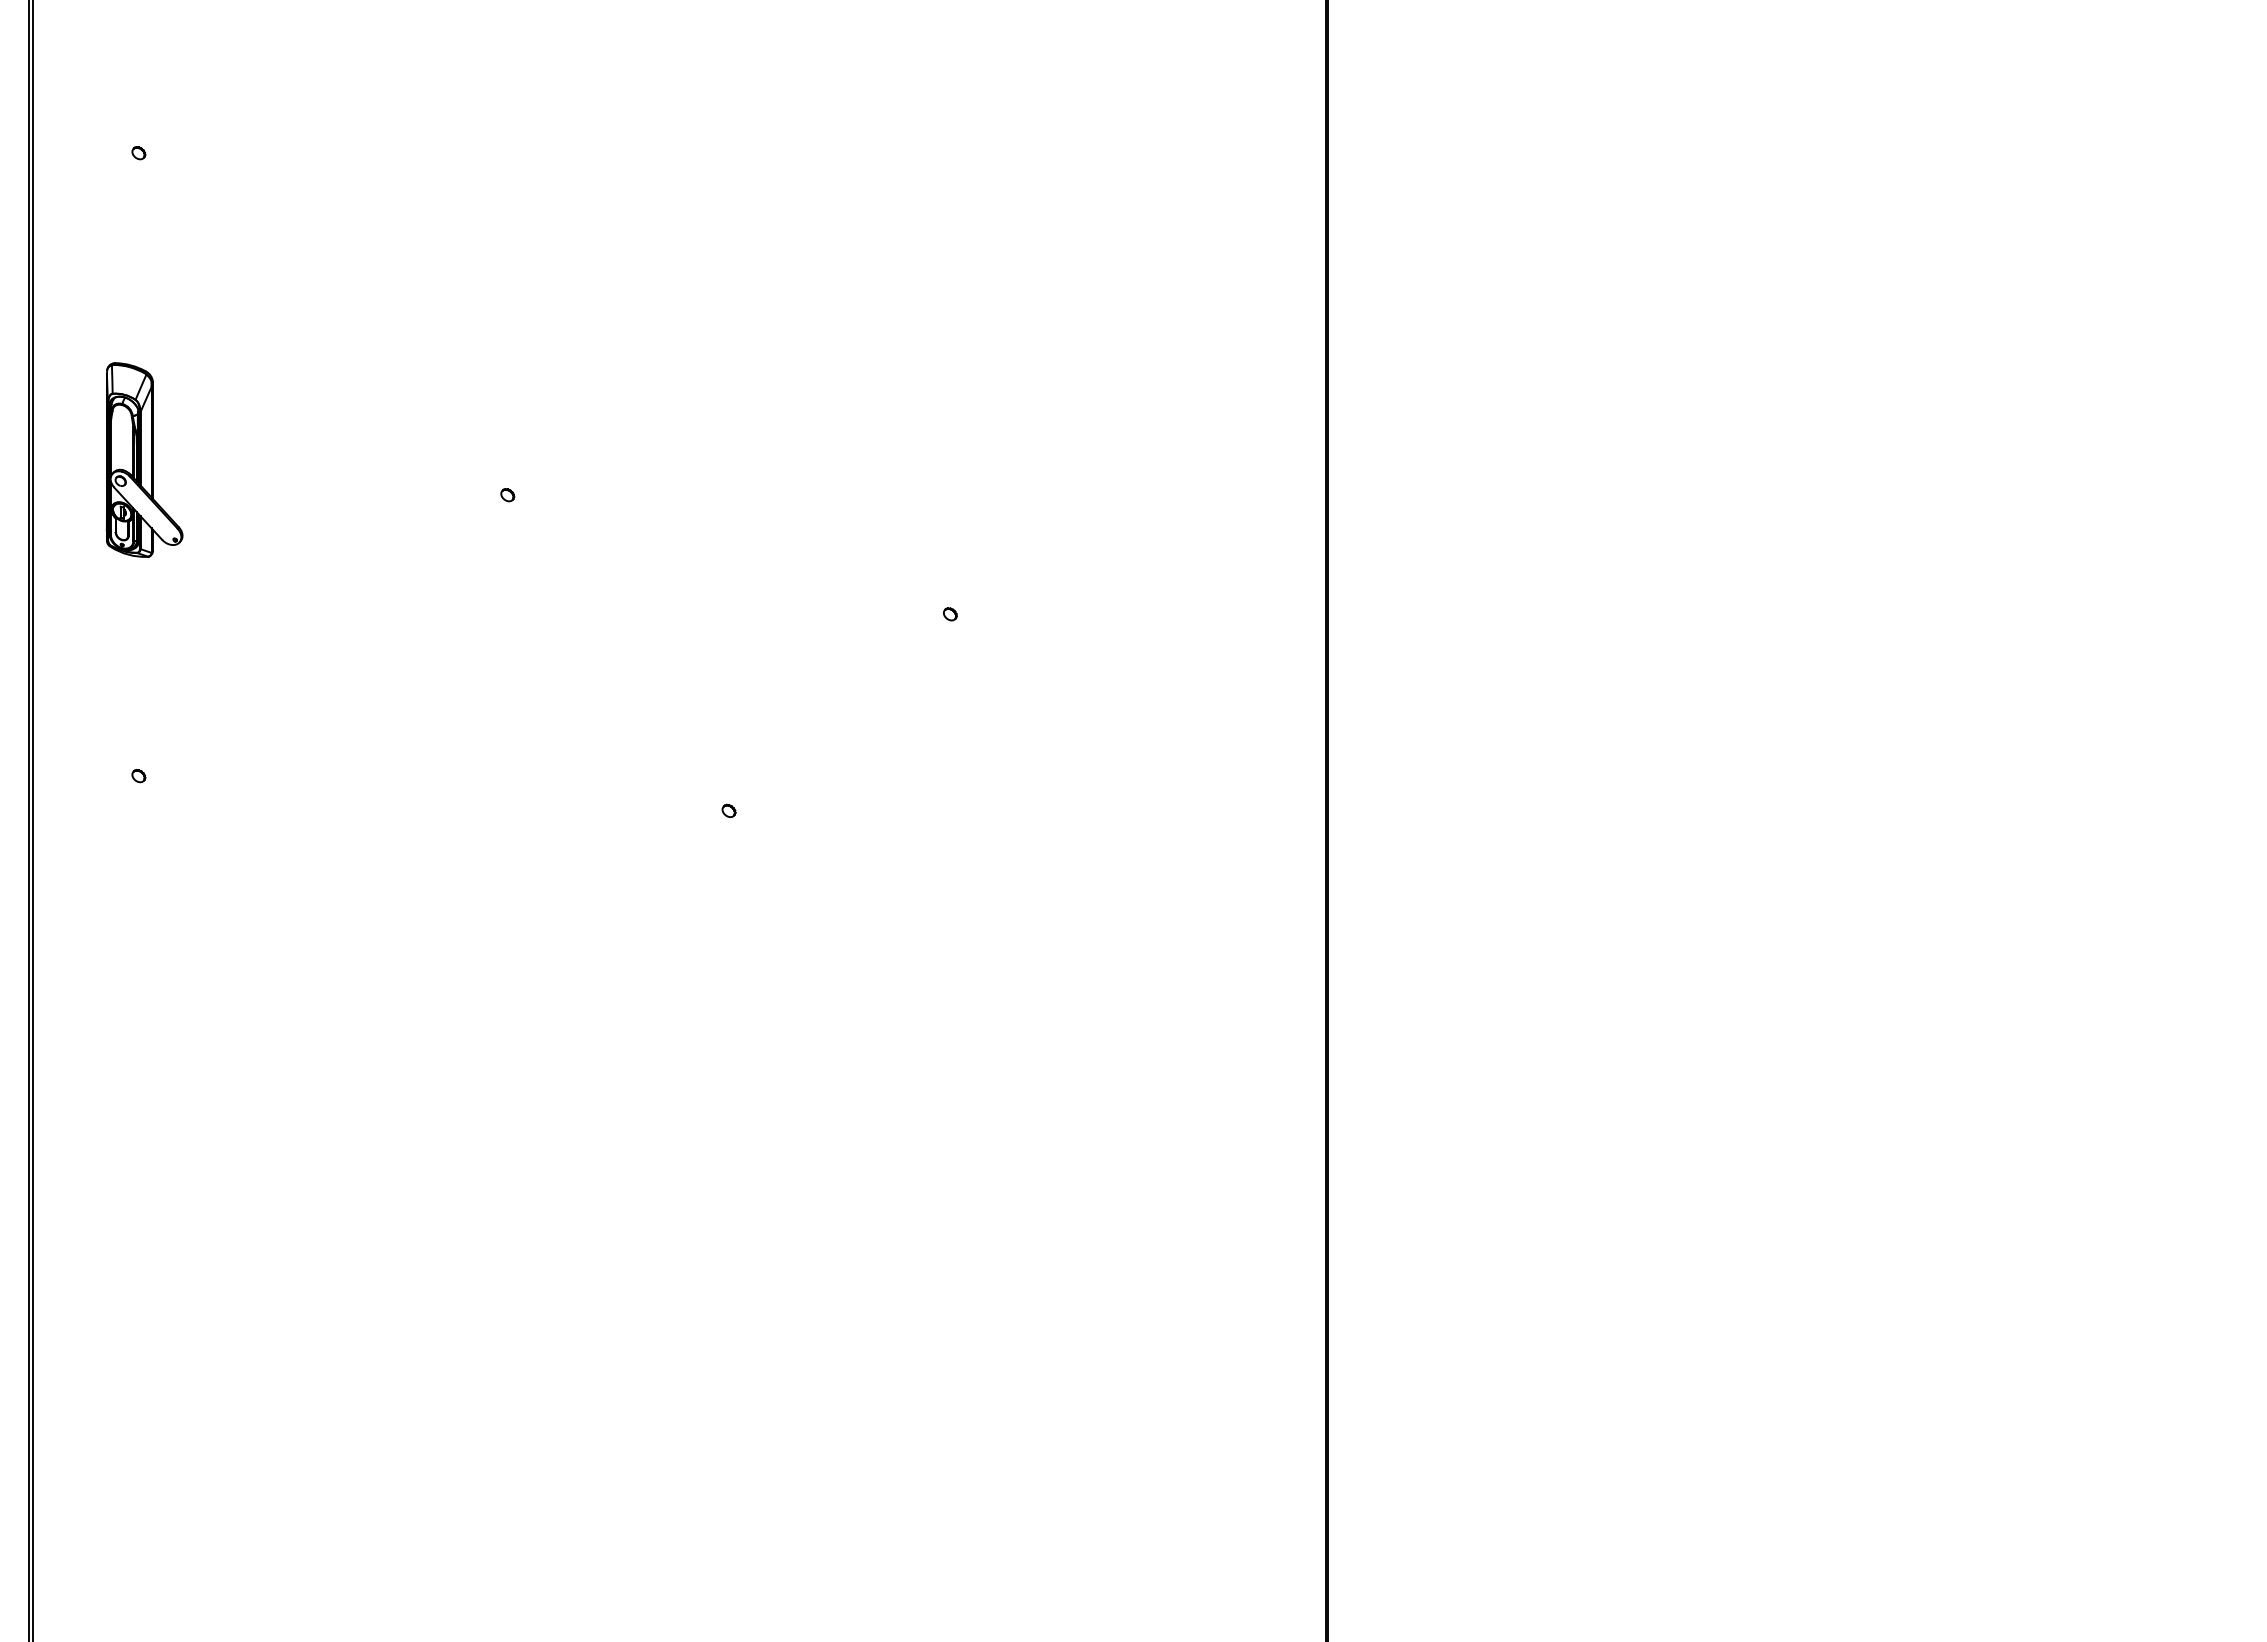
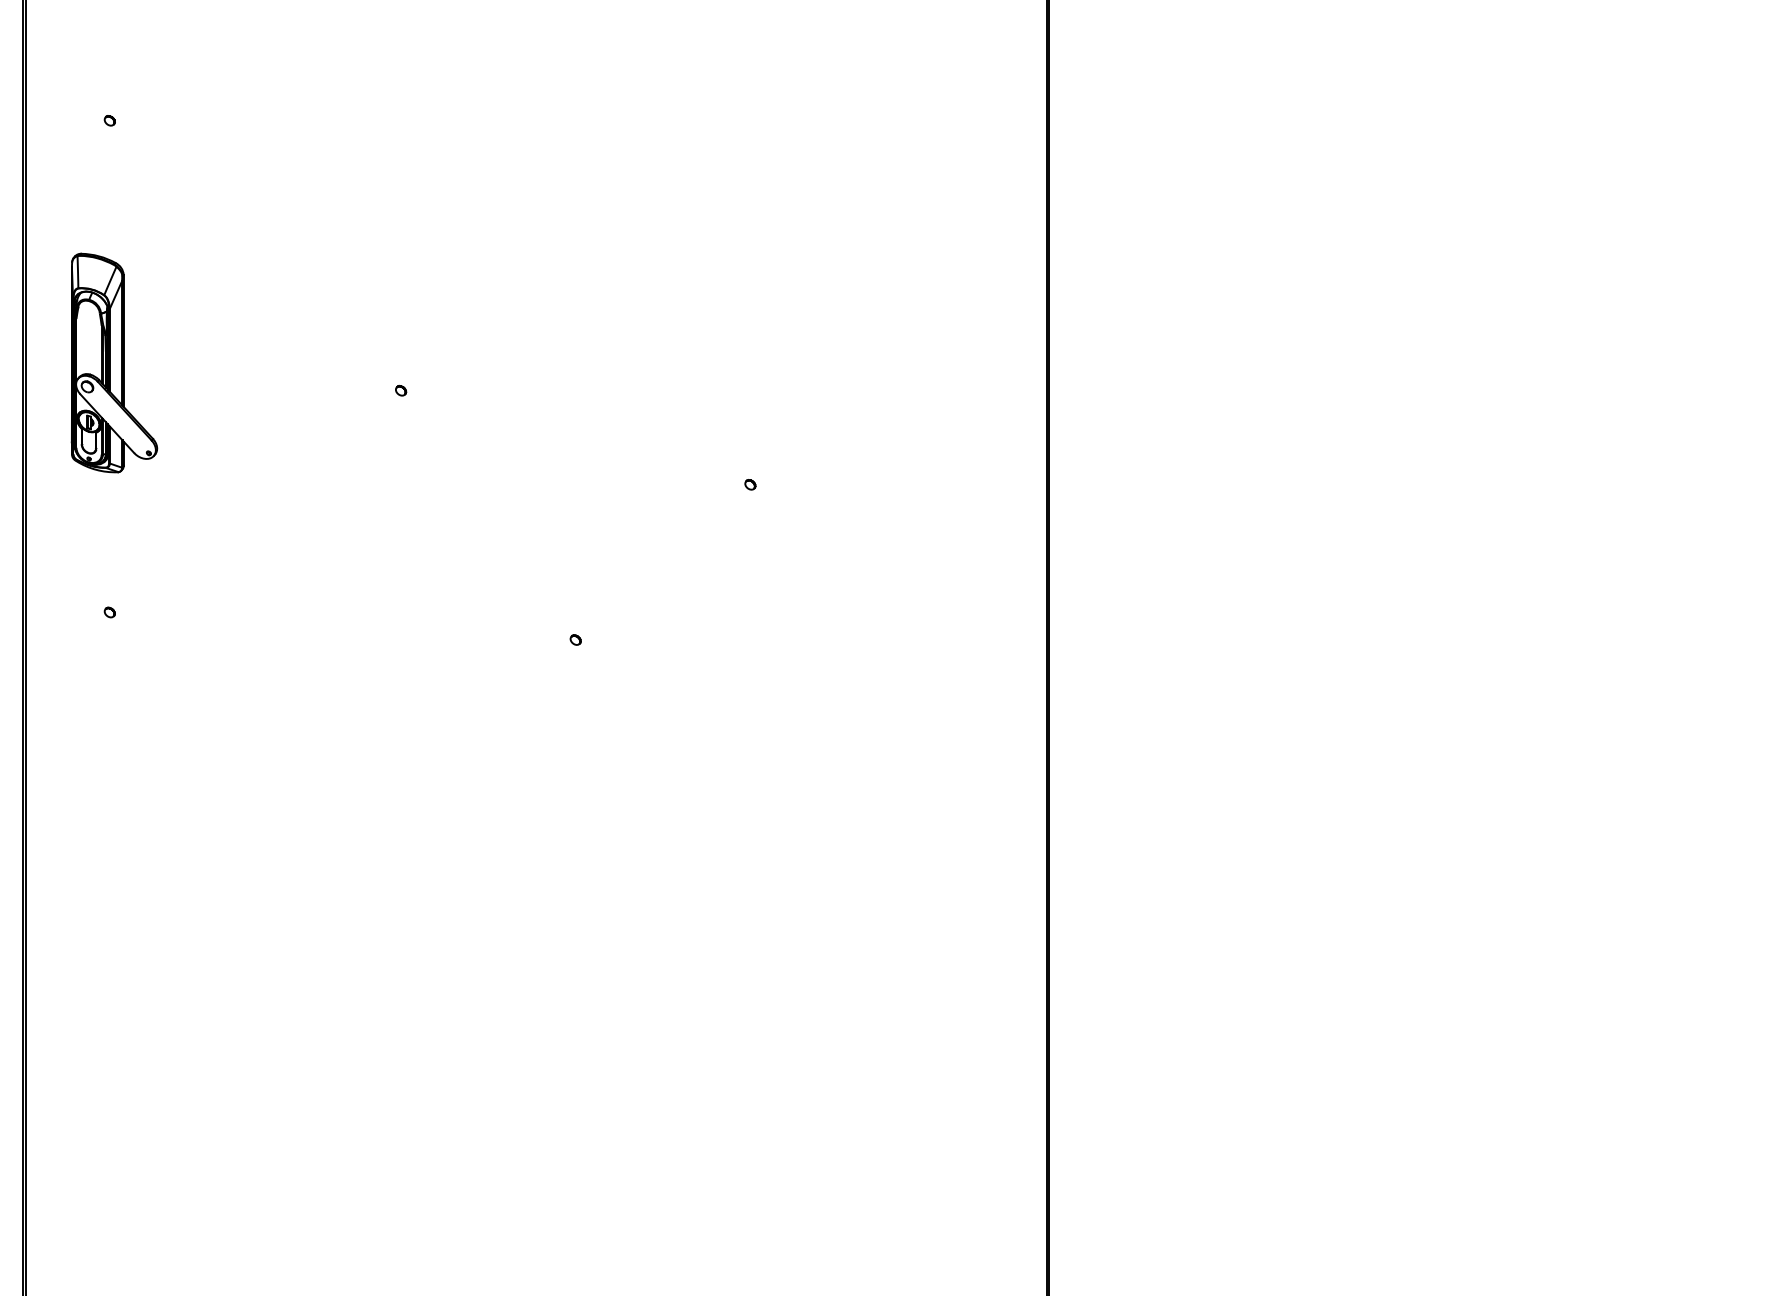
part: (144, 459) -> (114, 362), size x1.43

